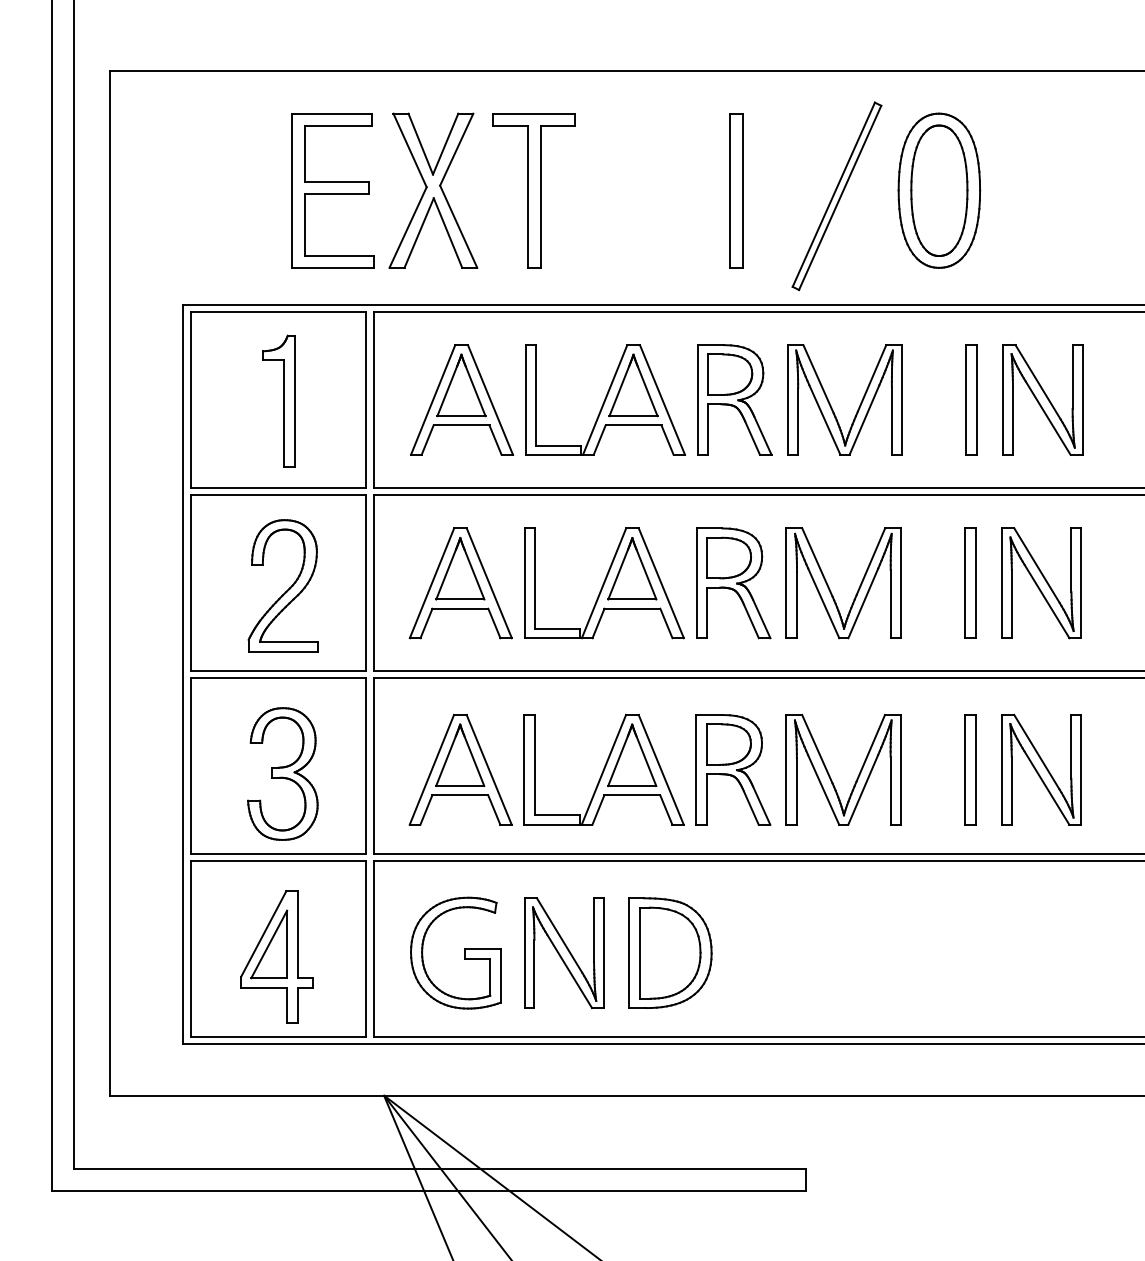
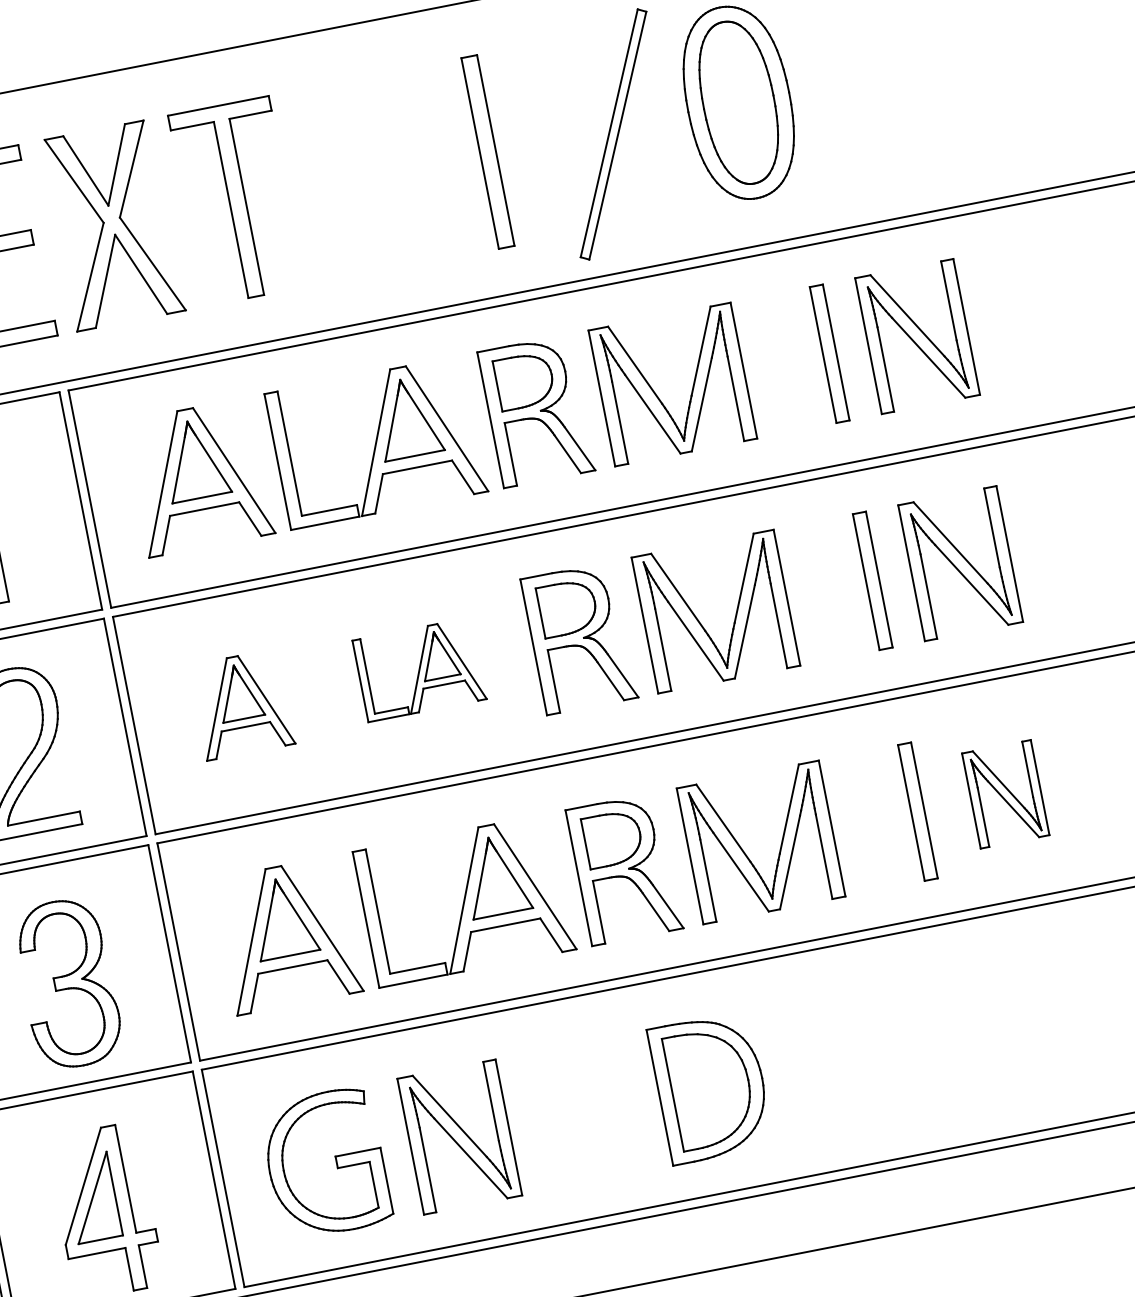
part: (460, 583) -> (241, 704), size x0.7
part: (604, 583) -> (419, 669), size x0.6
part: (1041, 769) -> (1005, 794), size x0.7
part: (670, 952) -> (711, 1086), moved

